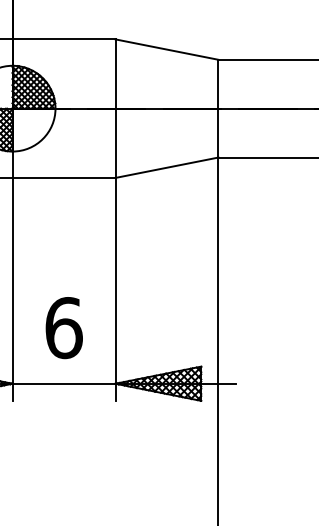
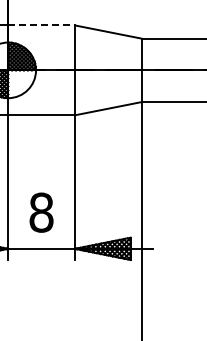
line: (65, 39) -> (42, 25), solid -> dashed
text: (63, 327) -> (41, 212), 6 -> 8

